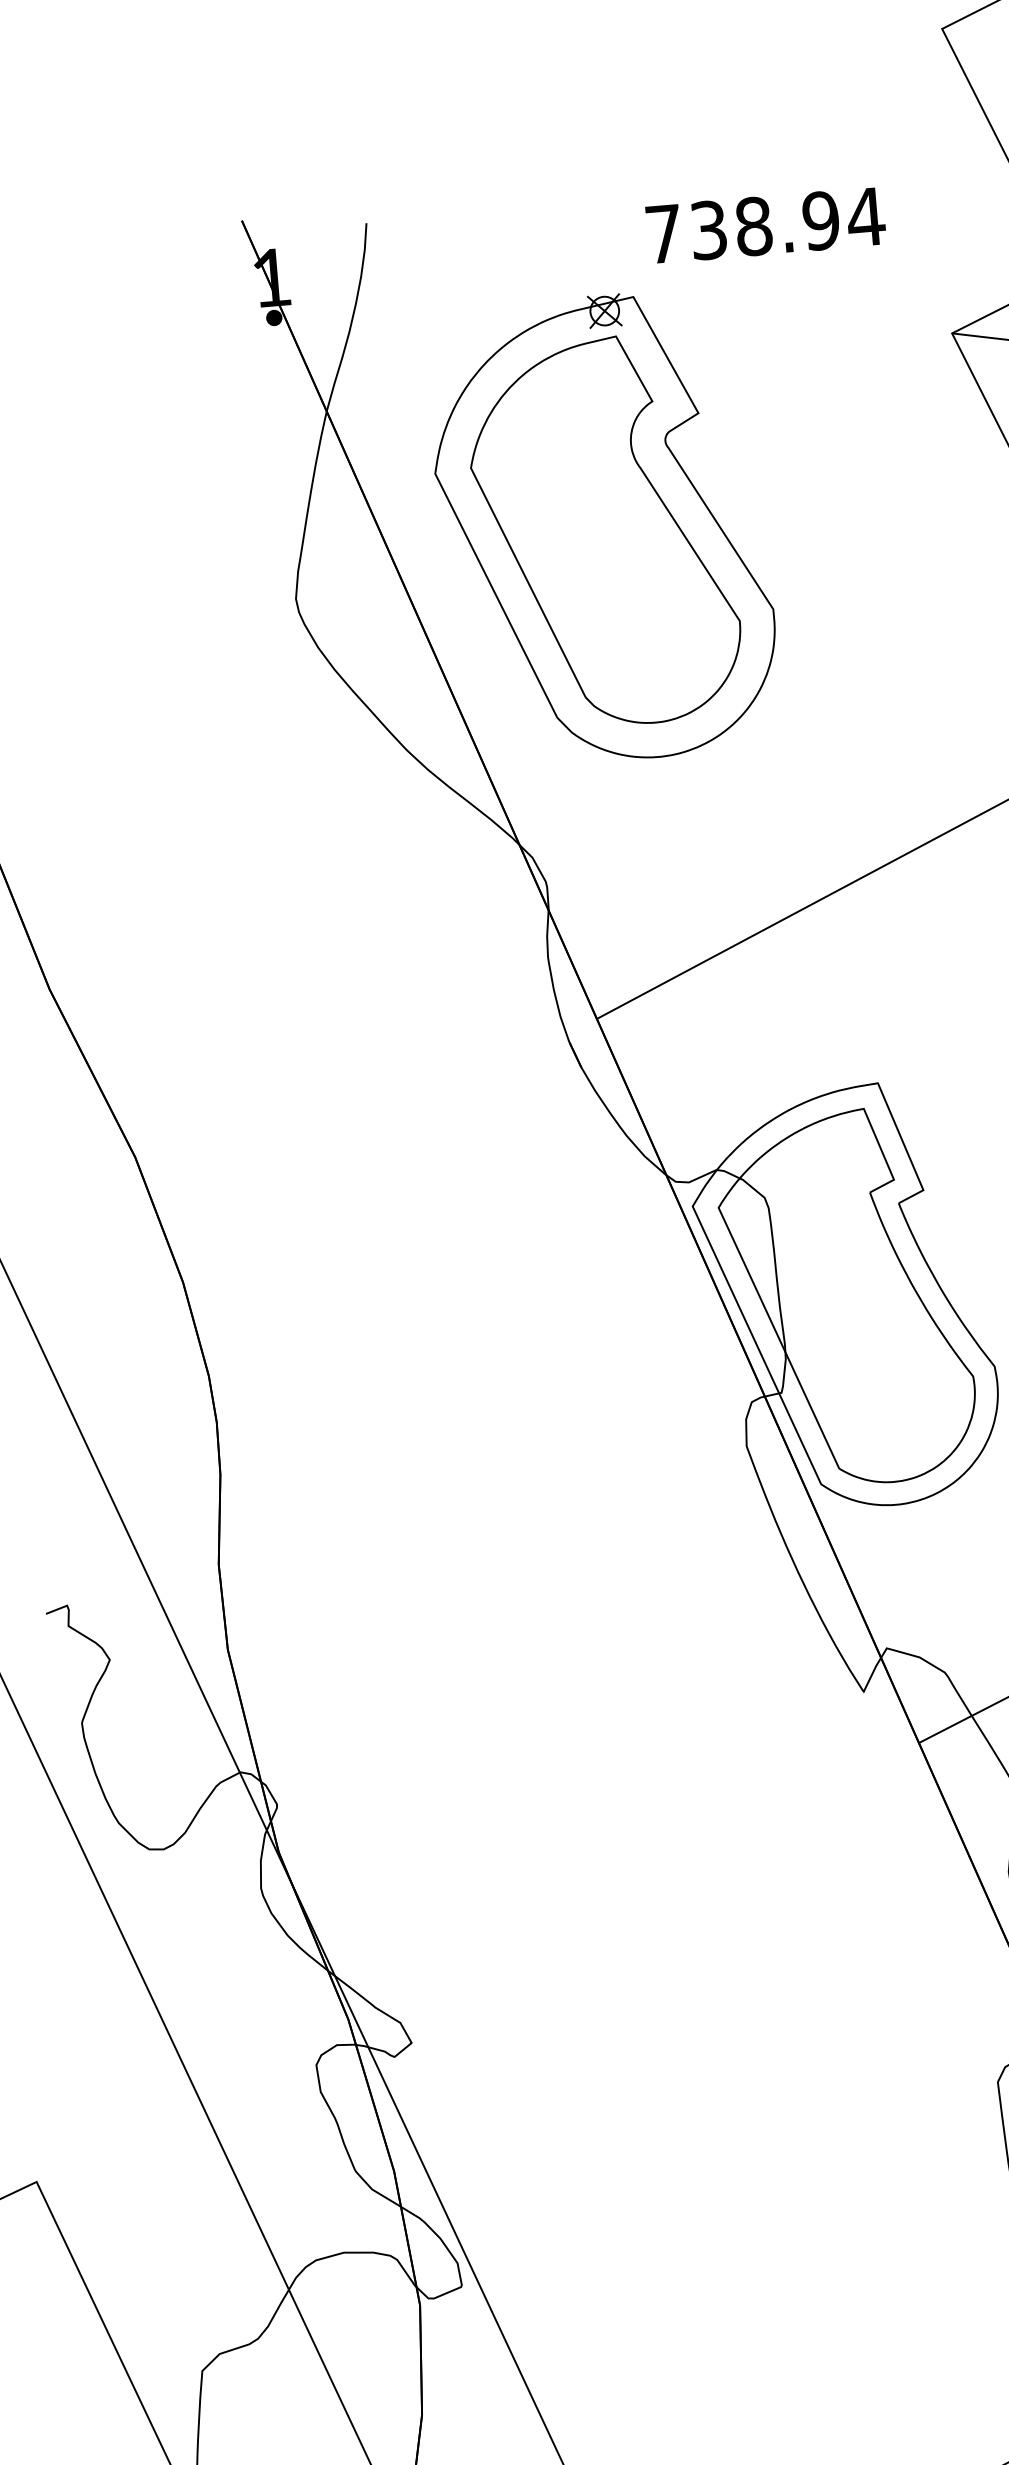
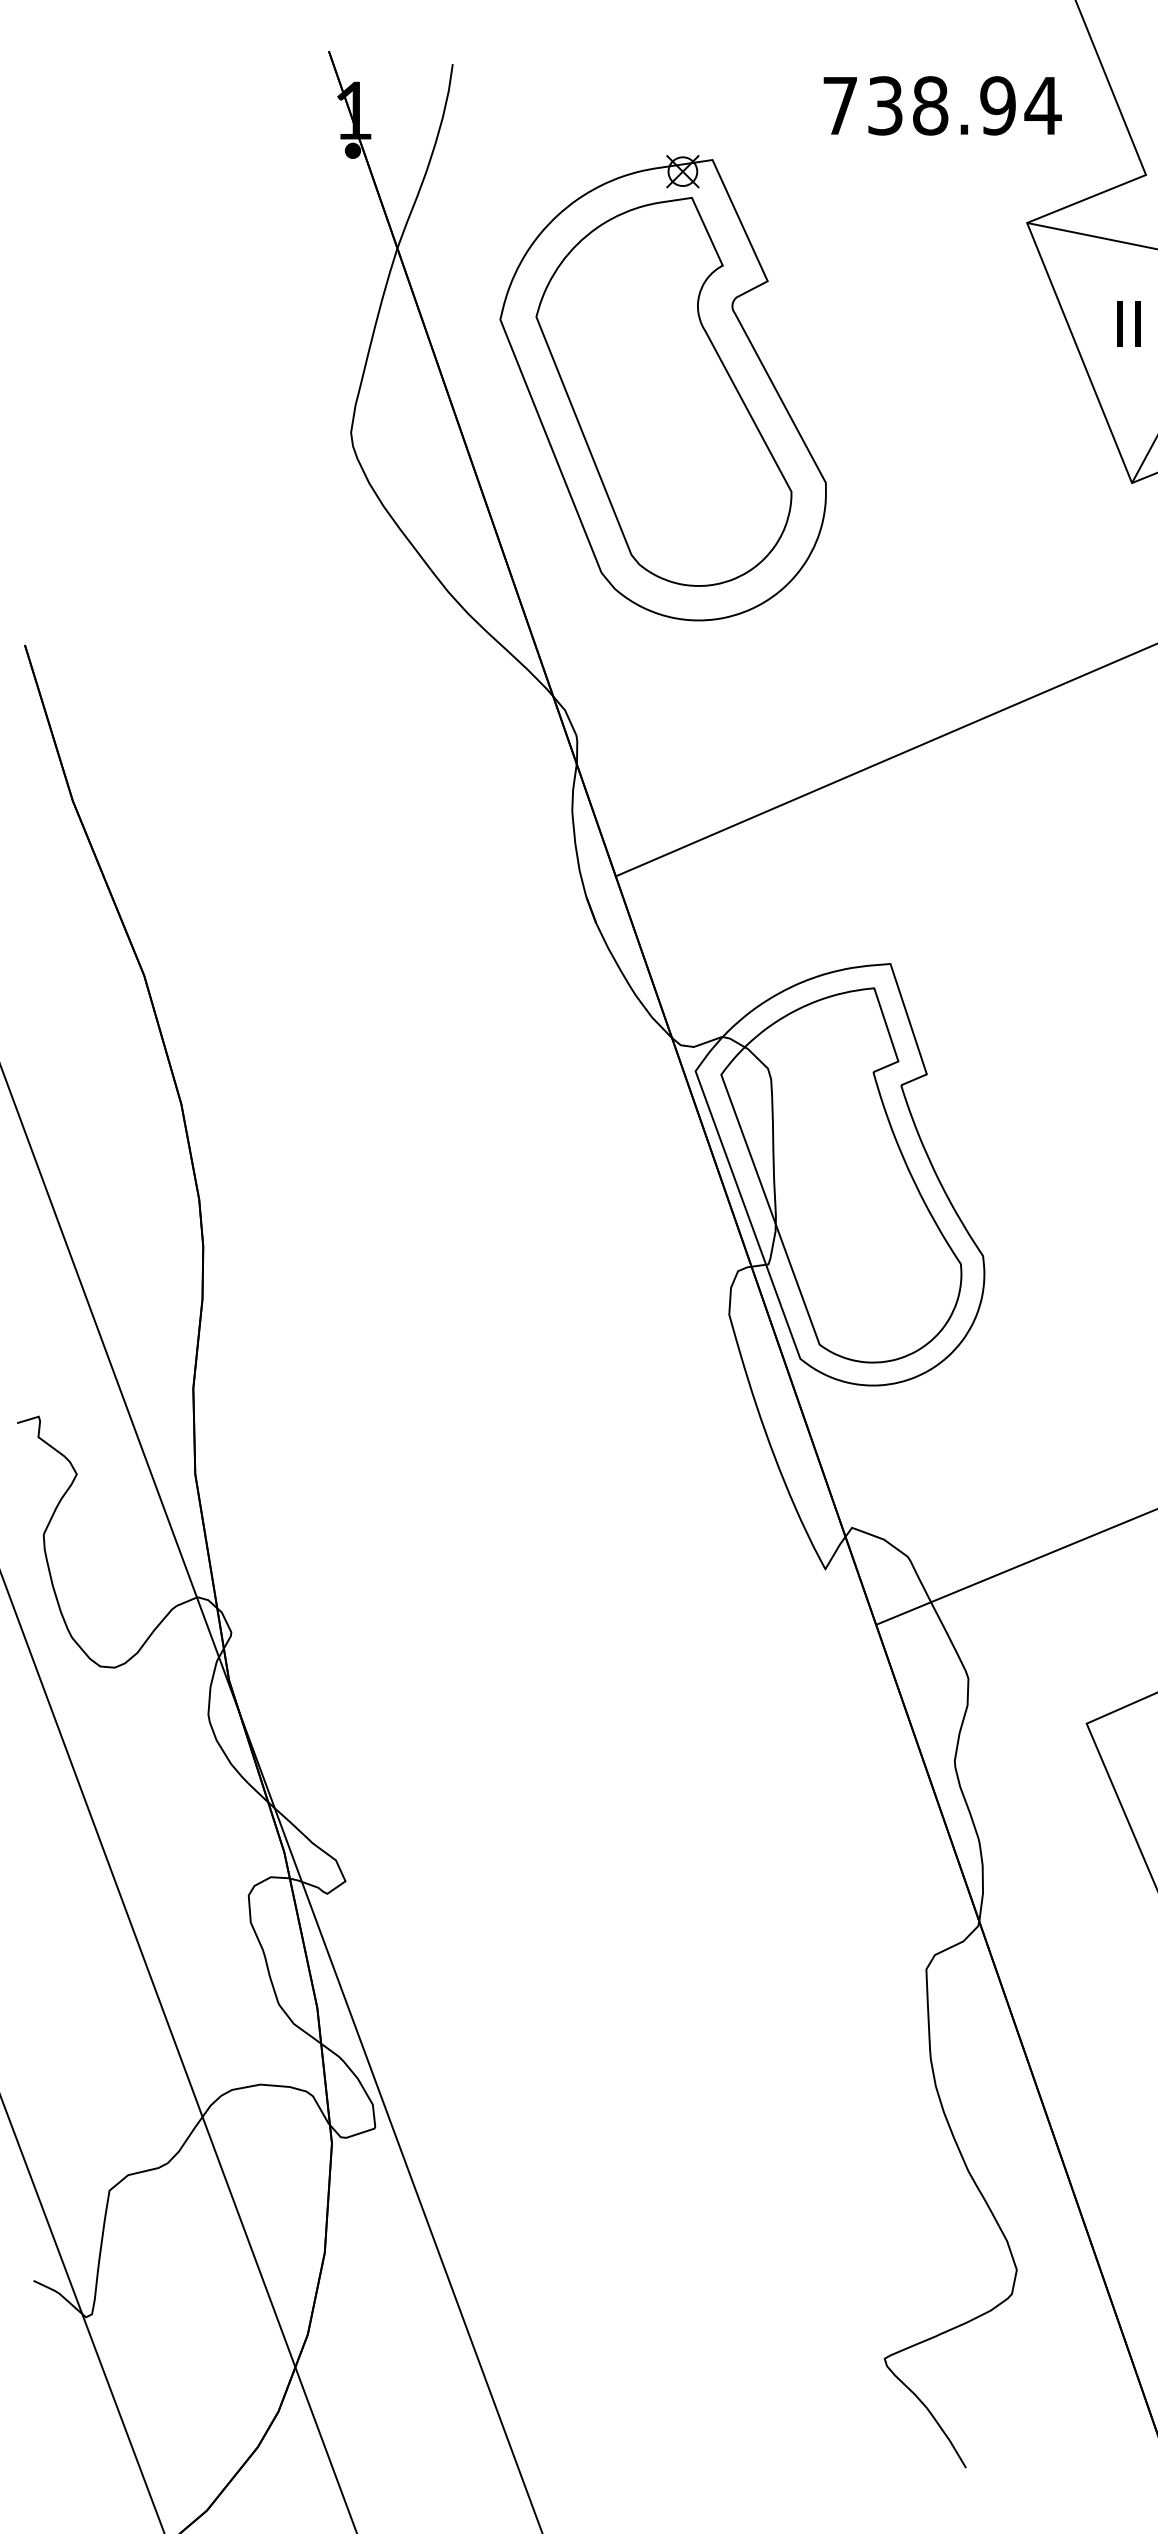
text: (765, 225) -> (942, 105), moved

